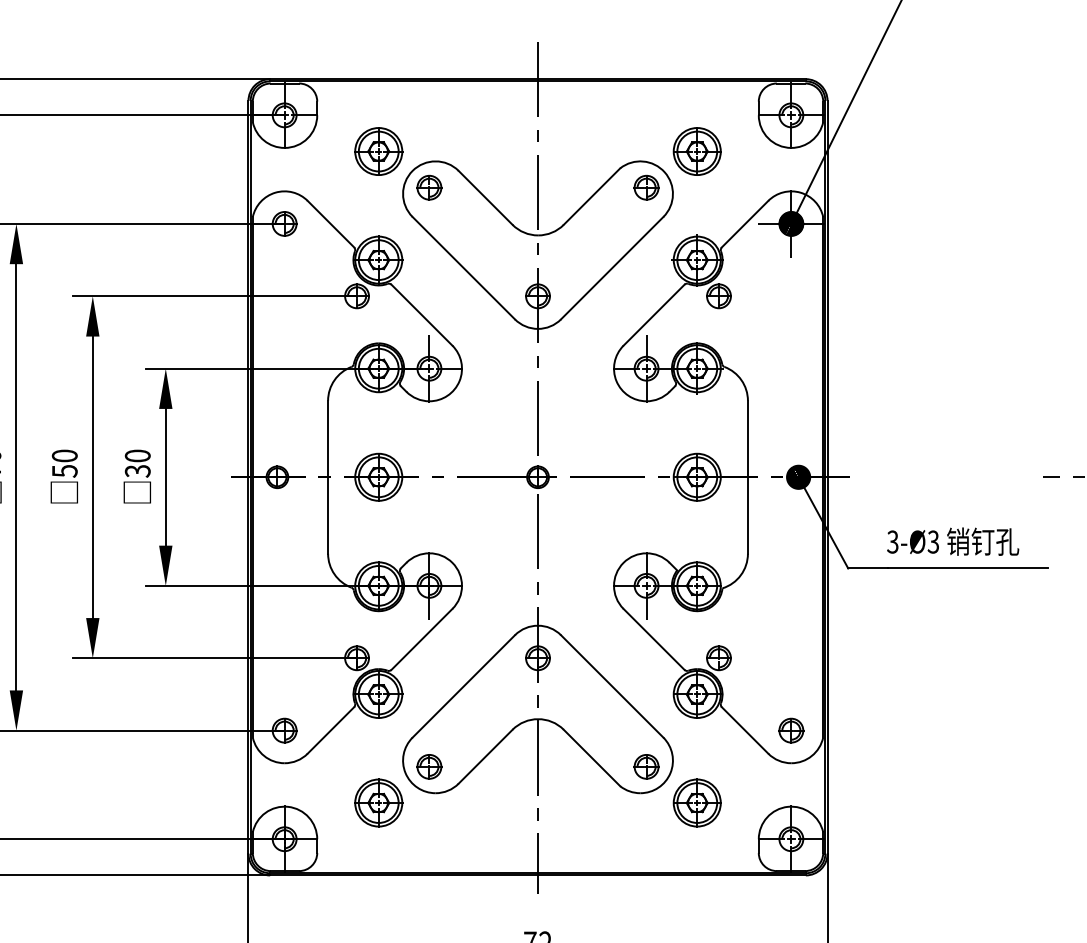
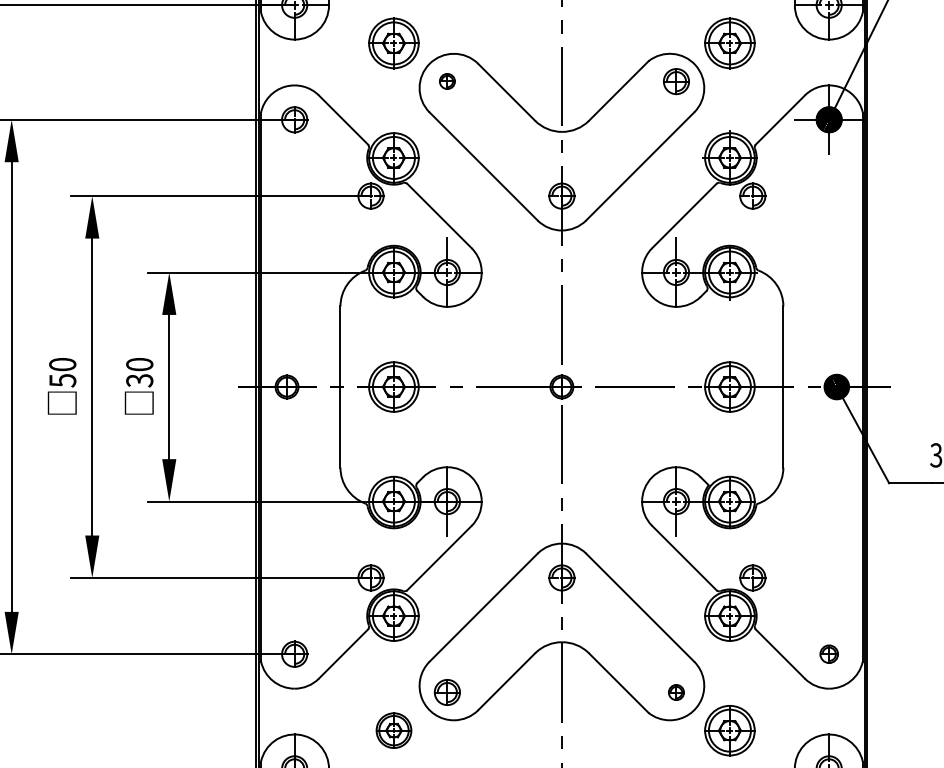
part: (429, 187) -> (447, 81), size x0.6
part: (791, 730) -> (829, 654), size x0.7
part: (646, 766) -> (676, 692), size x0.6
part: (378, 802) -> (393, 730), size x0.7

